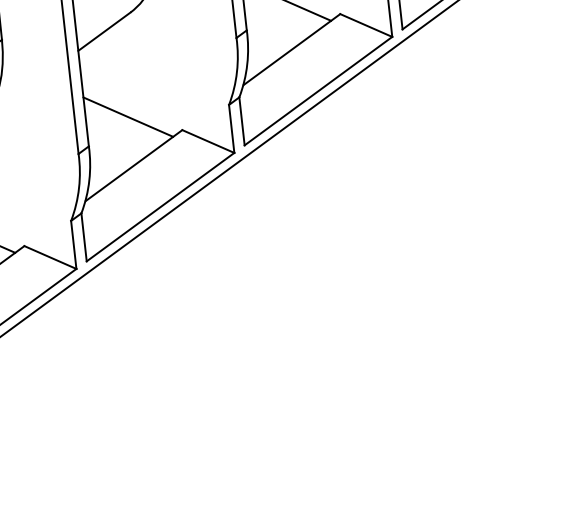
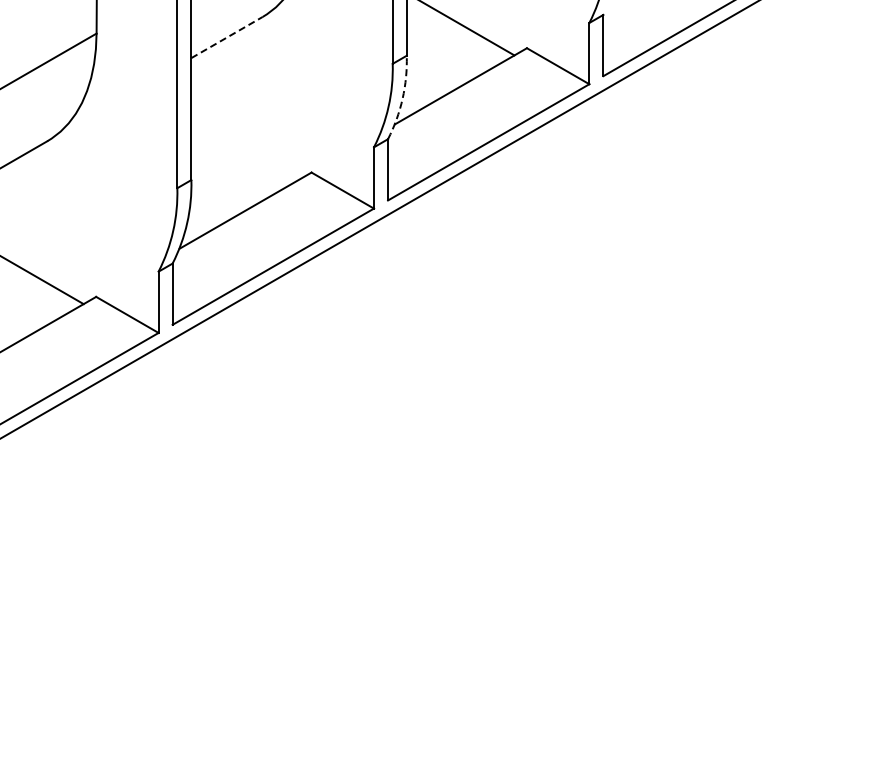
line: (104, 31) -> (227, 37), solid -> dashed
arc: (247, 64) -> (402, 98), solid -> dashed
line: (128, 116) -> (245, 148), removed

